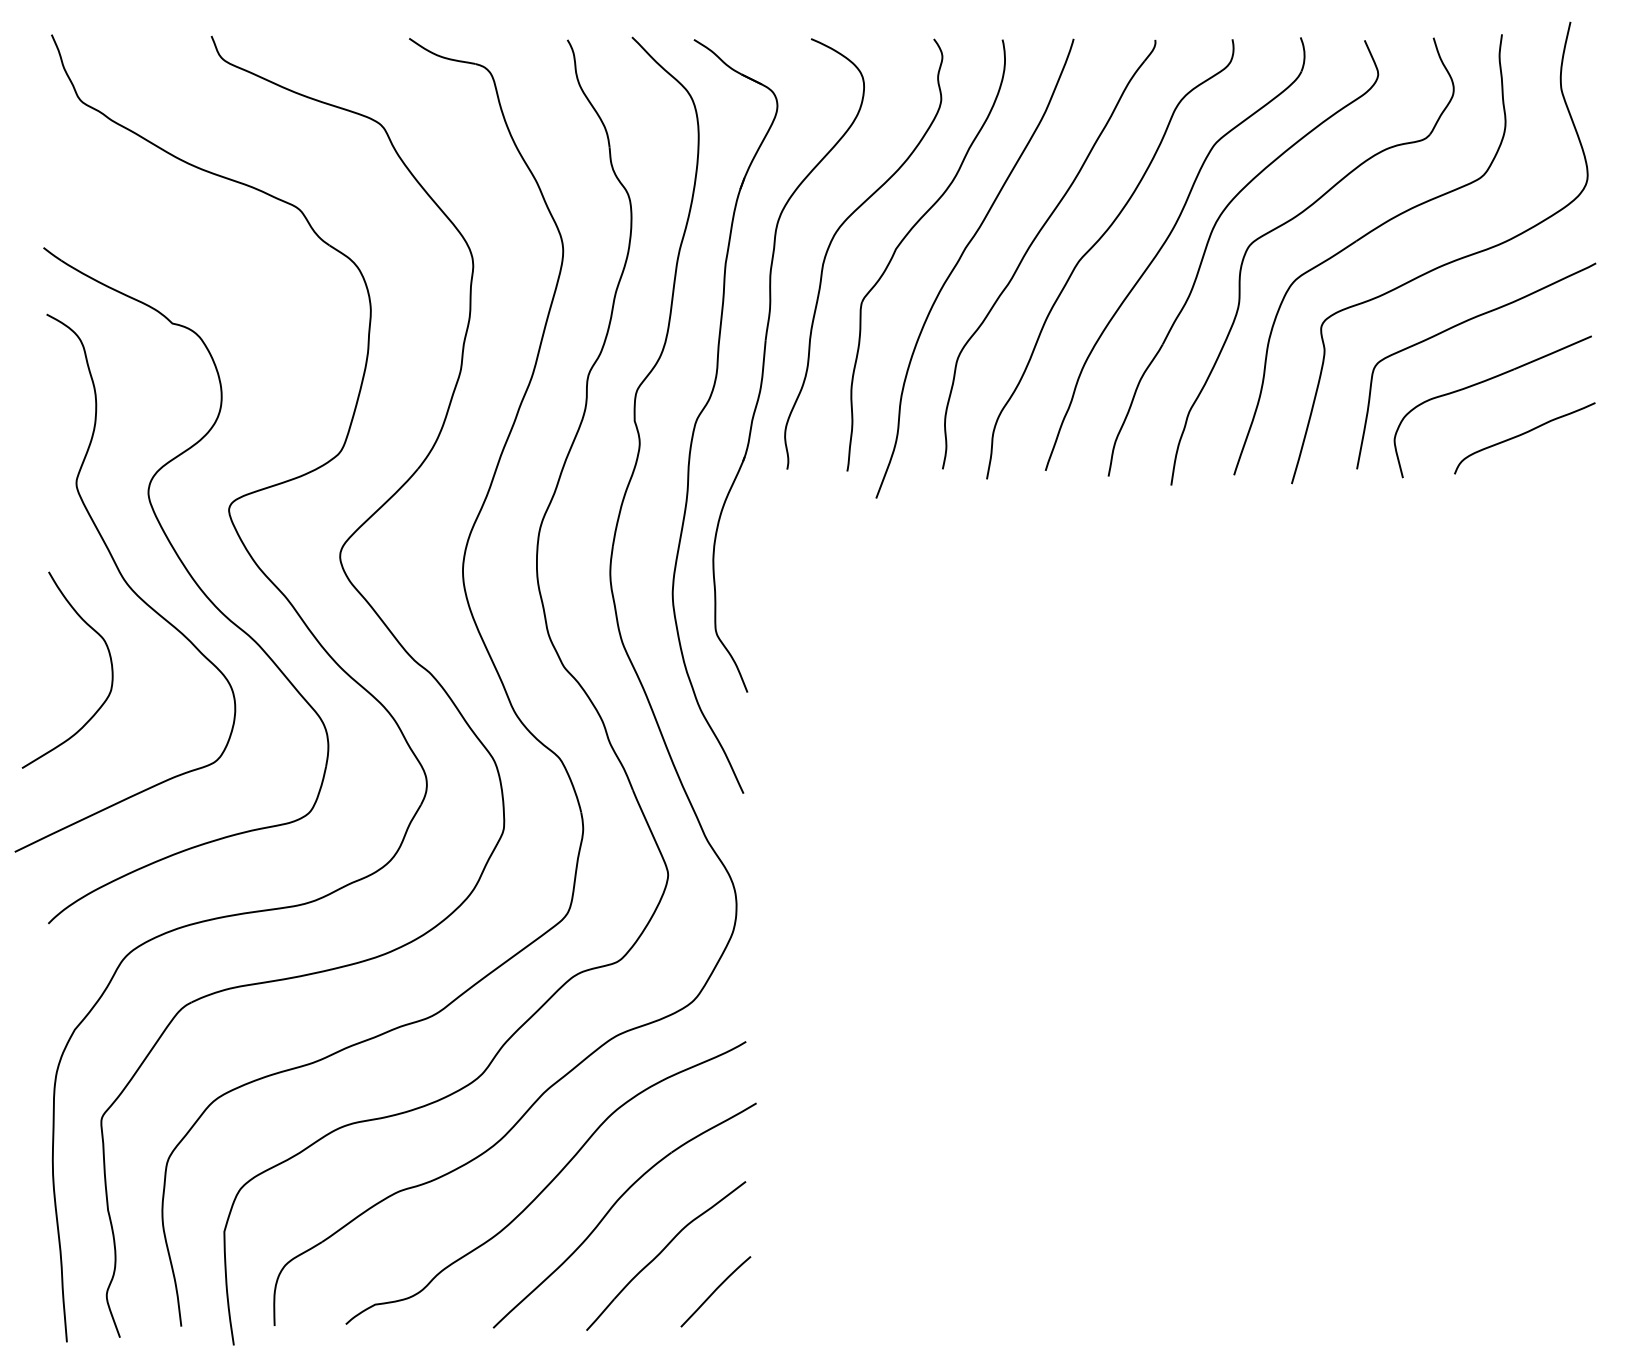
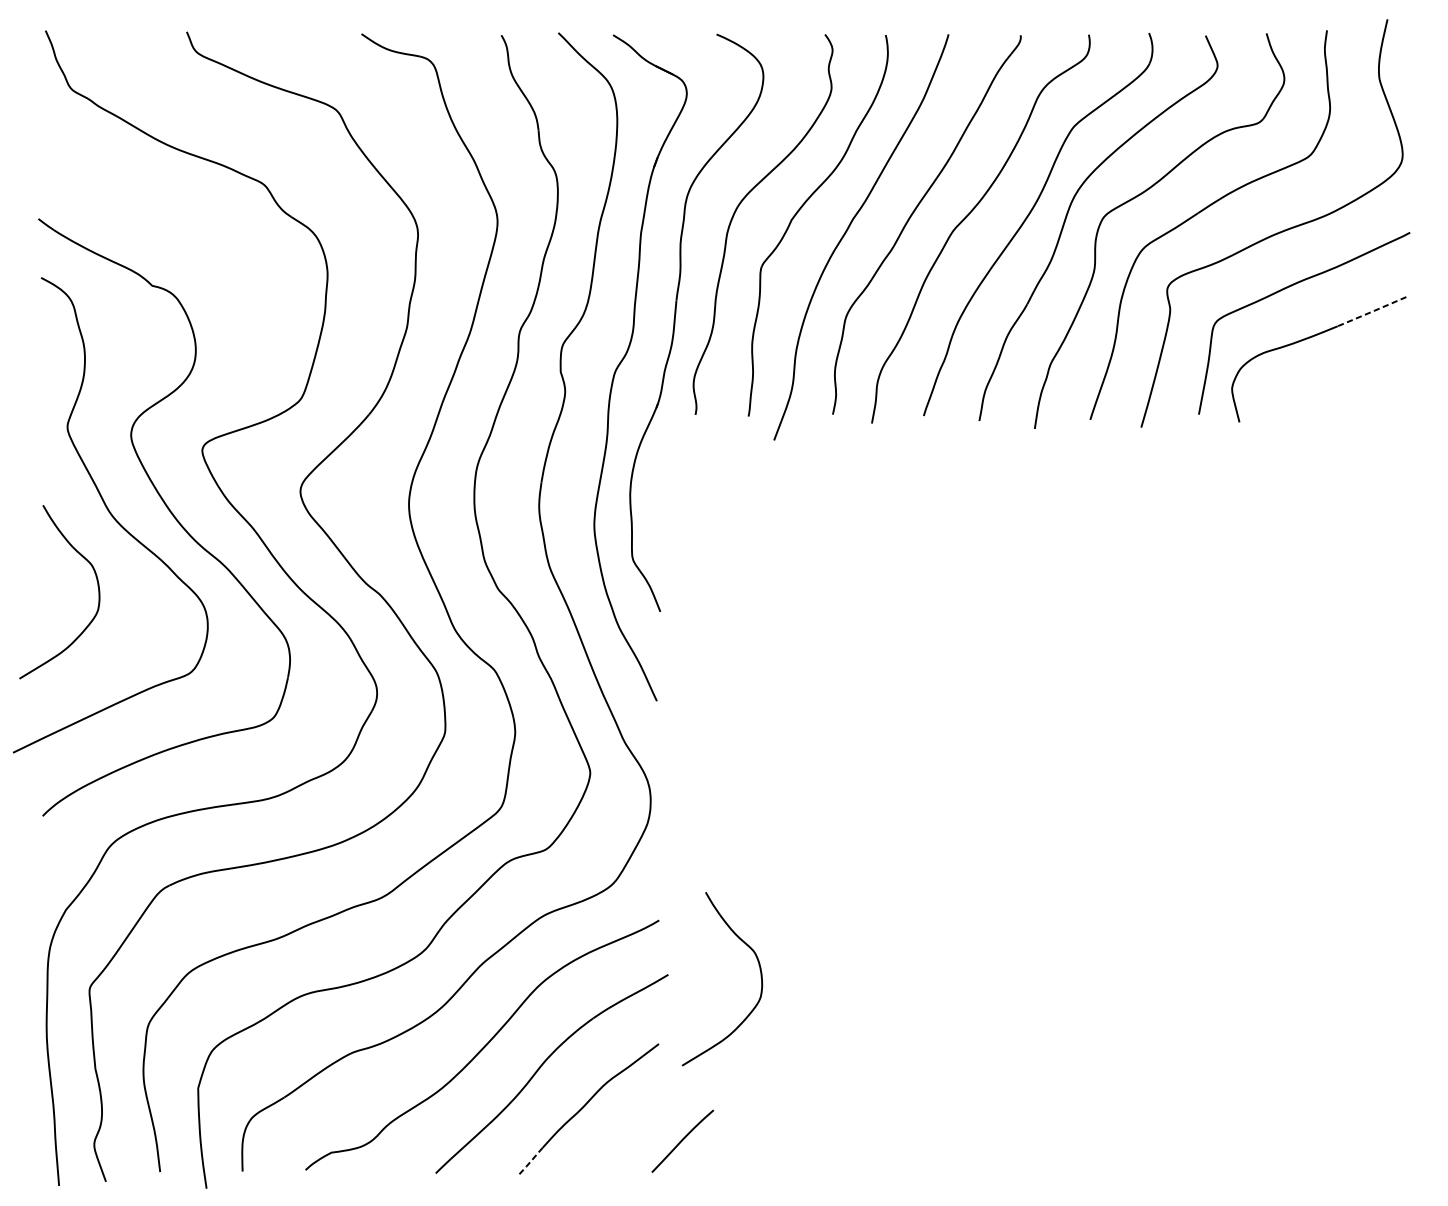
line: (1552, 353) -> (1371, 312), solid -> dashed
curve: (1522, 435) -> (1345, 384), removed
curve: (860, 1101) -> (760, 973), added
curve: (715, 1291) -> (682, 1141), moved
line: (600, 1315) -> (530, 1162), solid -> dashed

